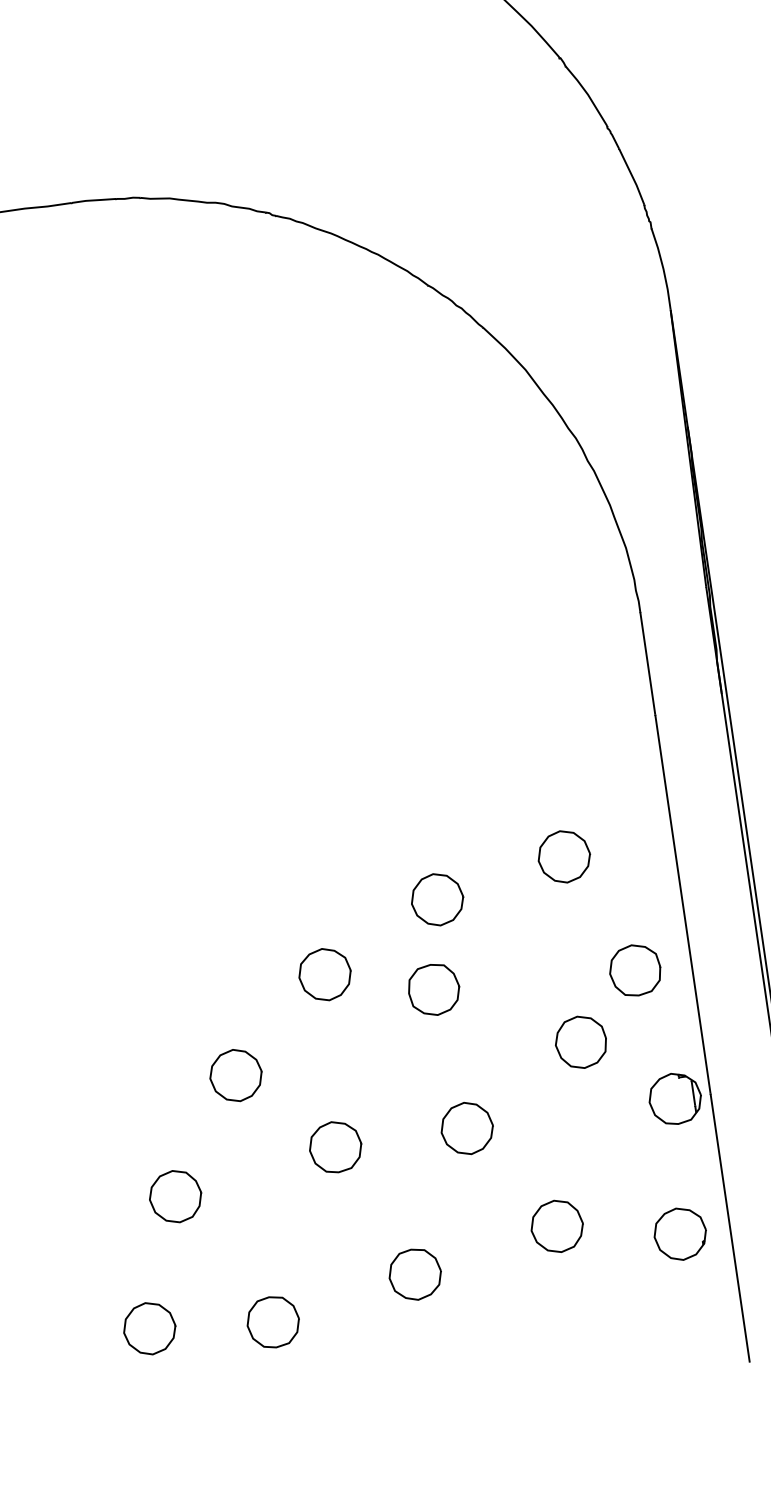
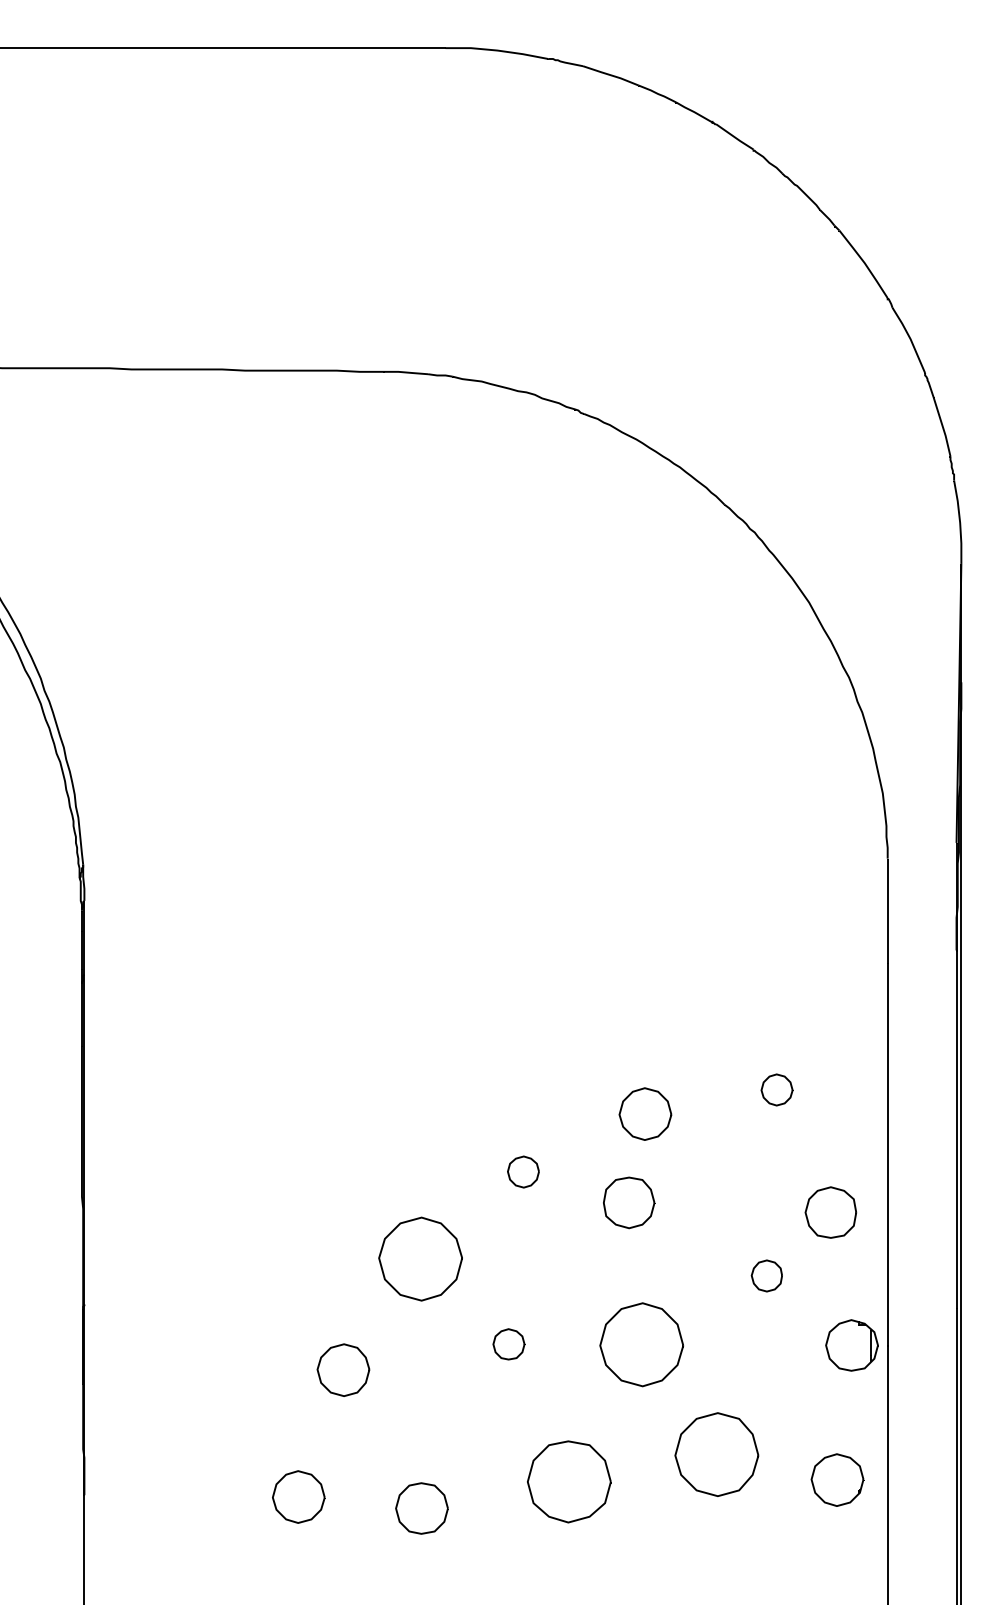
part: (563, 856) -> (776, 1089), size x0.6
part: (325, 974) -> (523, 1171), size x0.6
part: (580, 1041) -> (766, 1275), size x0.6
part: (235, 1075) -> (420, 1258), size x1.6
part: (466, 1128) -> (641, 1344), size x1.6
part: (335, 1147) -> (508, 1344), size x0.6
part: (556, 1226) -> (716, 1454), size x1.6
part: (415, 1274) -> (569, 1481), size x1.6

